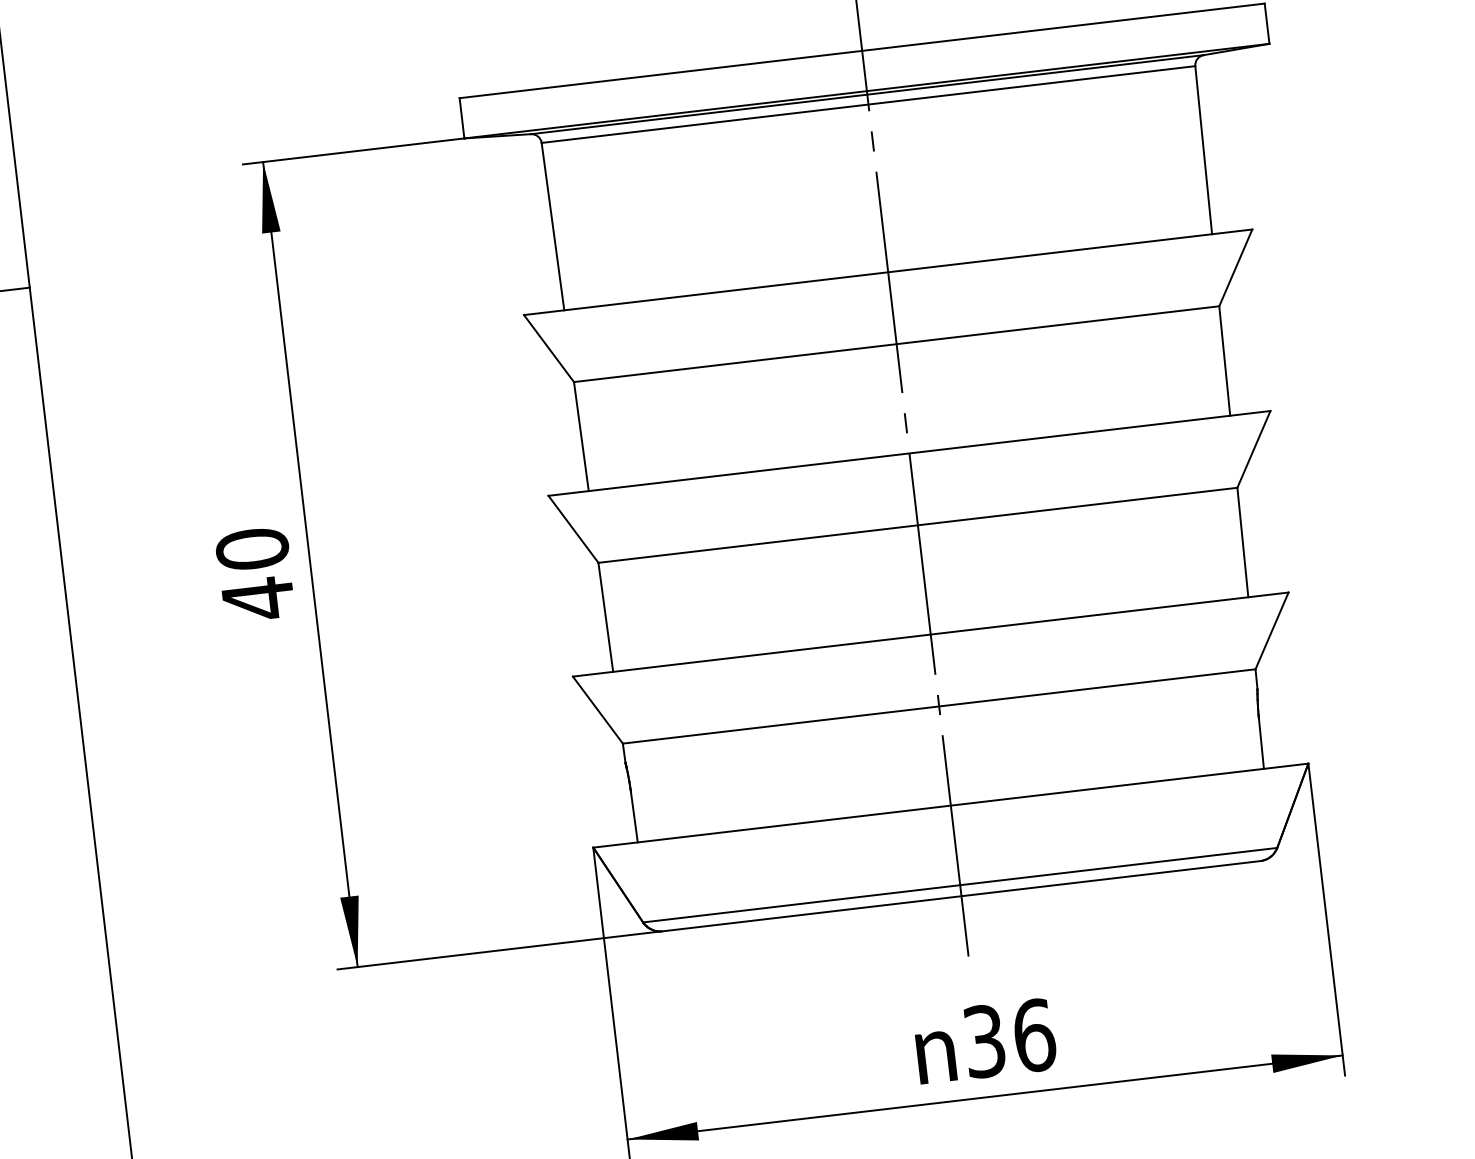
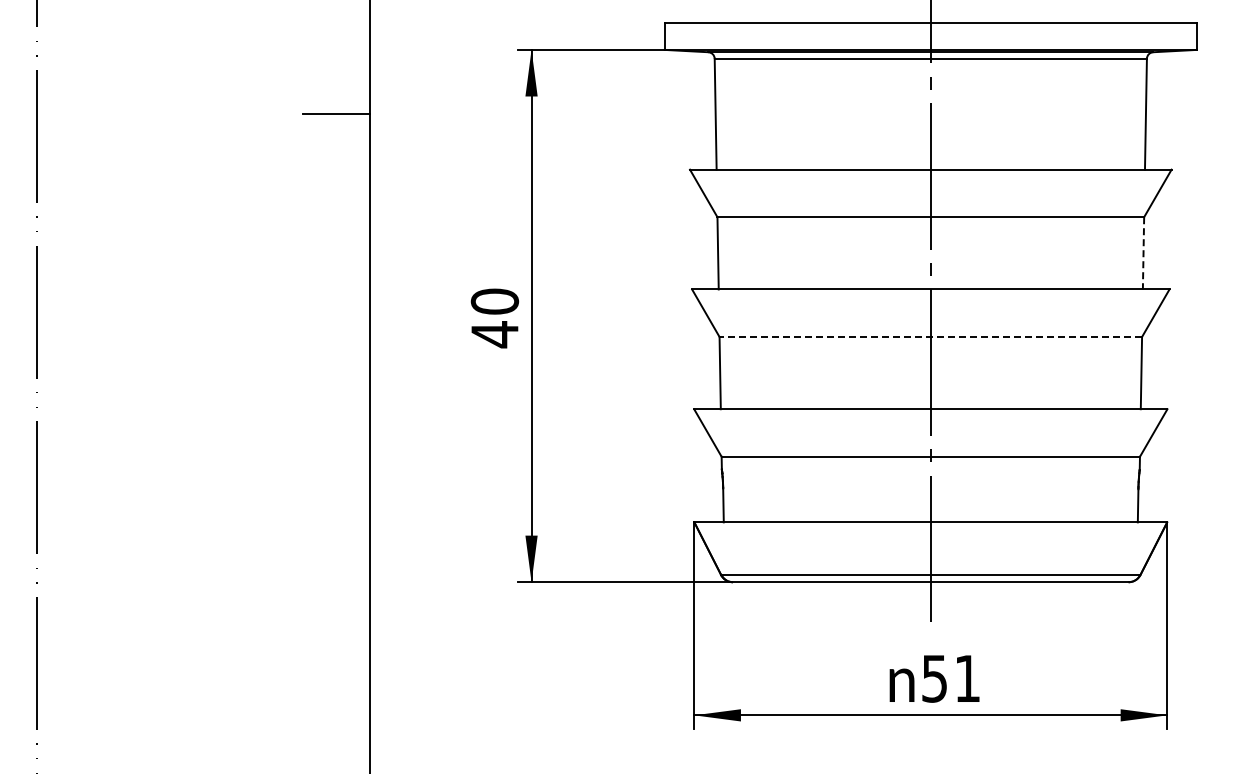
line: (1224, 361) -> (1143, 253), solid -> dashed
line: (917, 526) -> (930, 337), solid -> dashed
text: (1009, 1038) -> (951, 678), 36 -> 51

